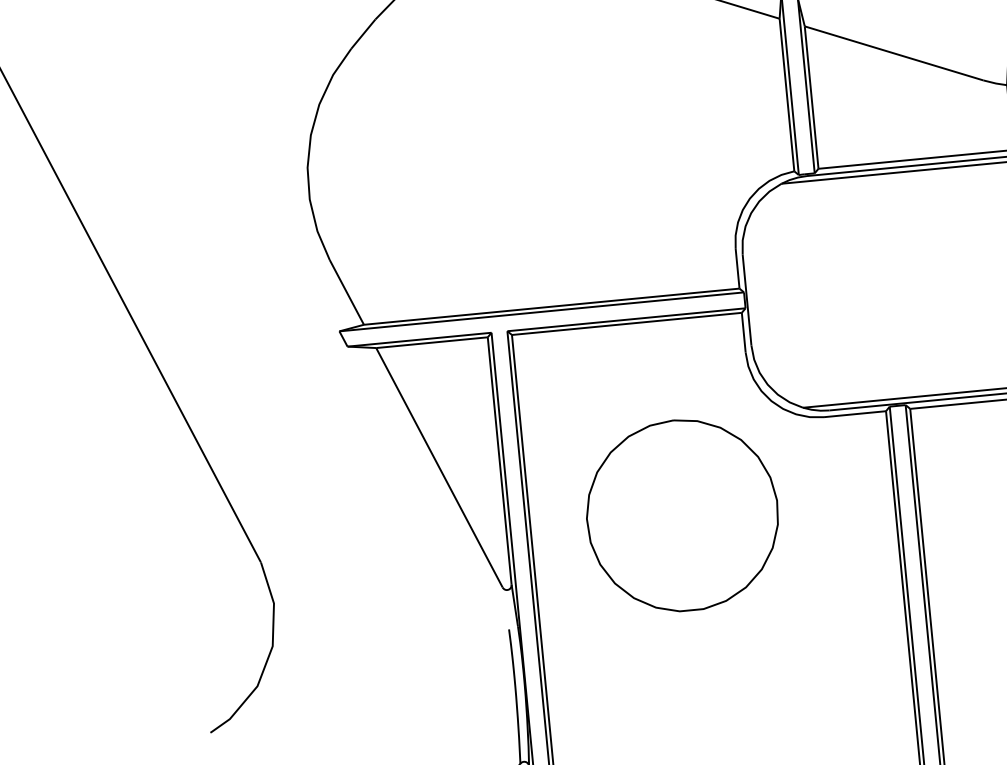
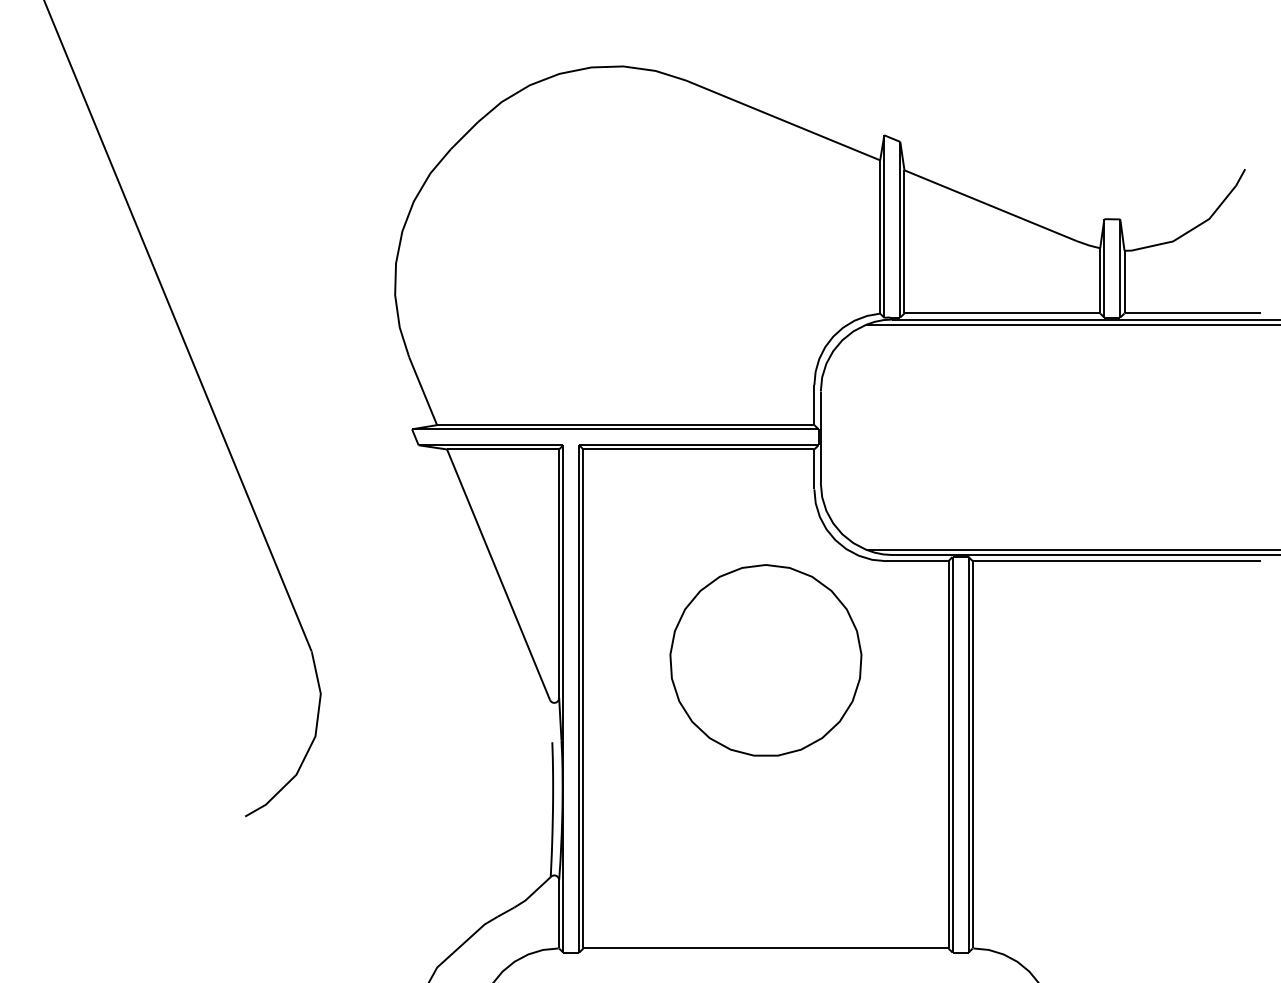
part: (682, 515) -> (765, 660), moved

